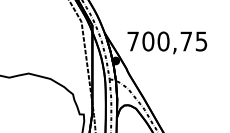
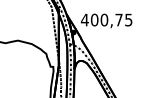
text: (132, 40) -> (84, 19), 700,75 -> 400,75

